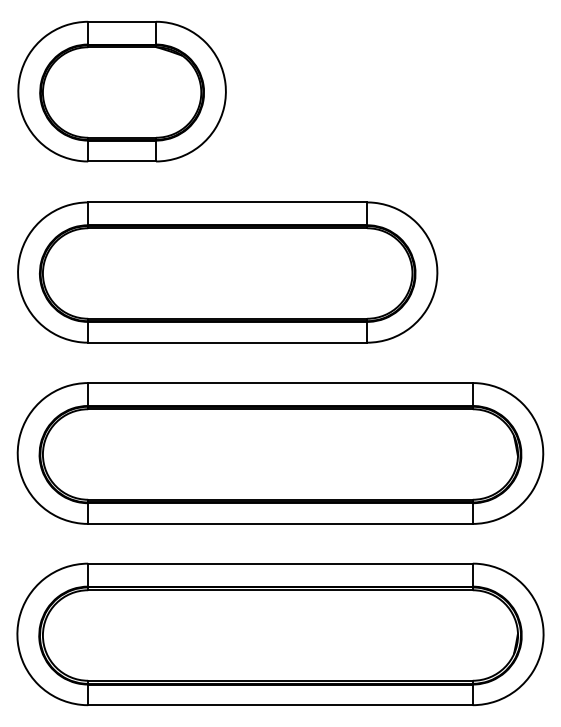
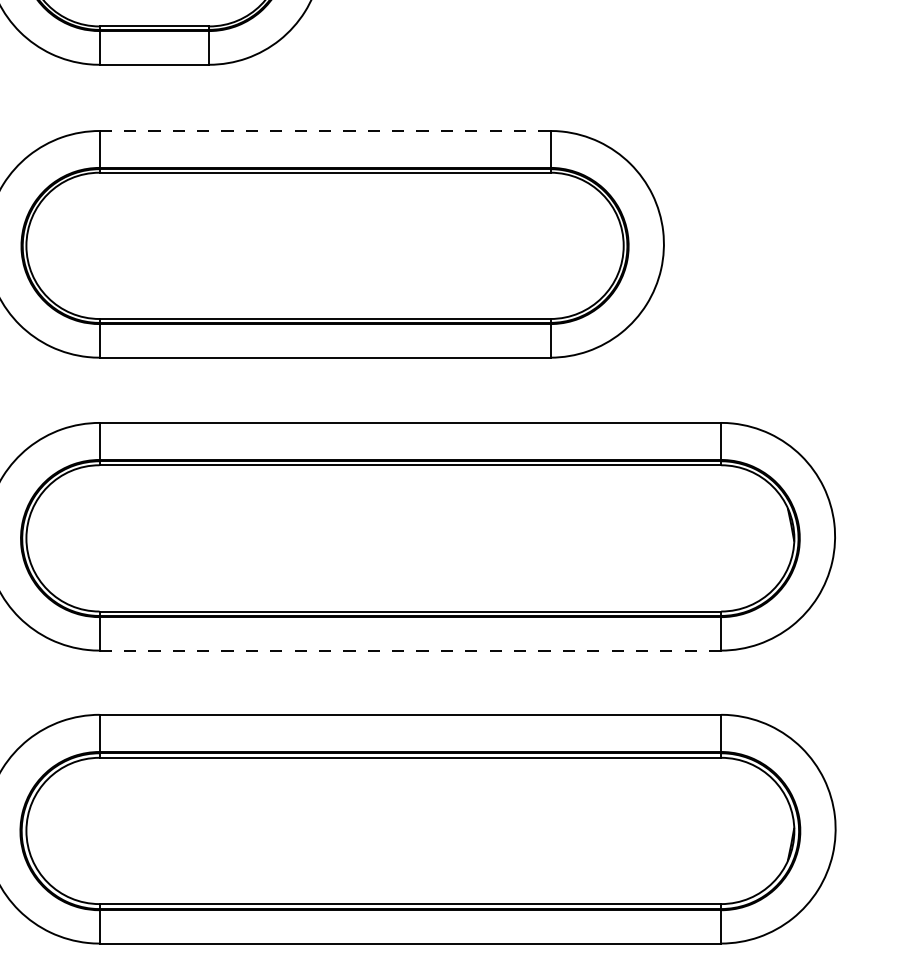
line: (227, 202) -> (324, 131), solid -> dashed
line: (280, 523) -> (410, 649), solid -> dashed

